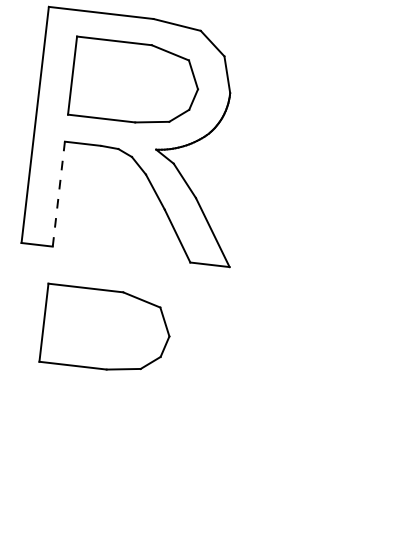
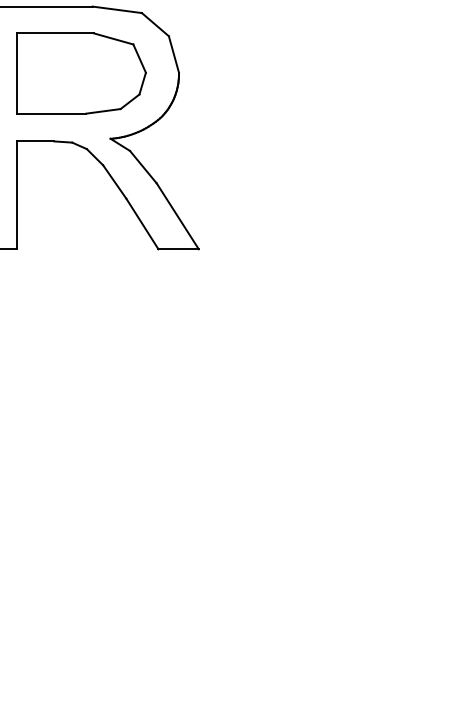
line: (59, 194) -> (17, 195), dashed -> solid
part: (106, 329) -> (81, 327), removed

